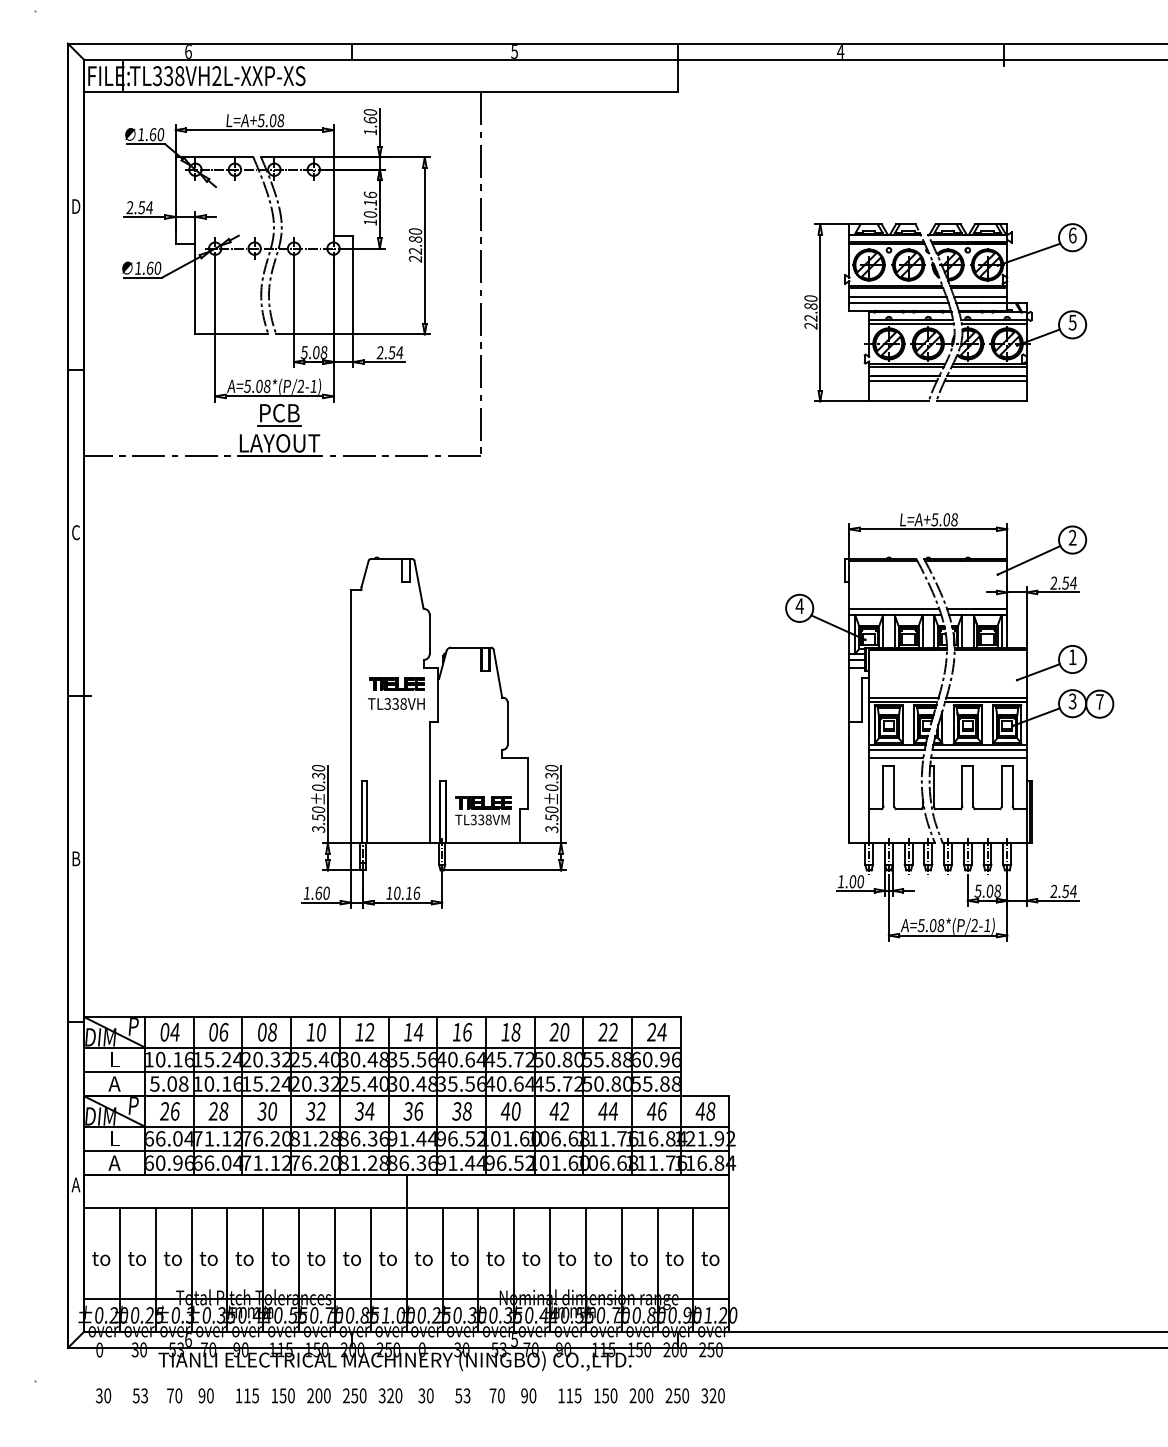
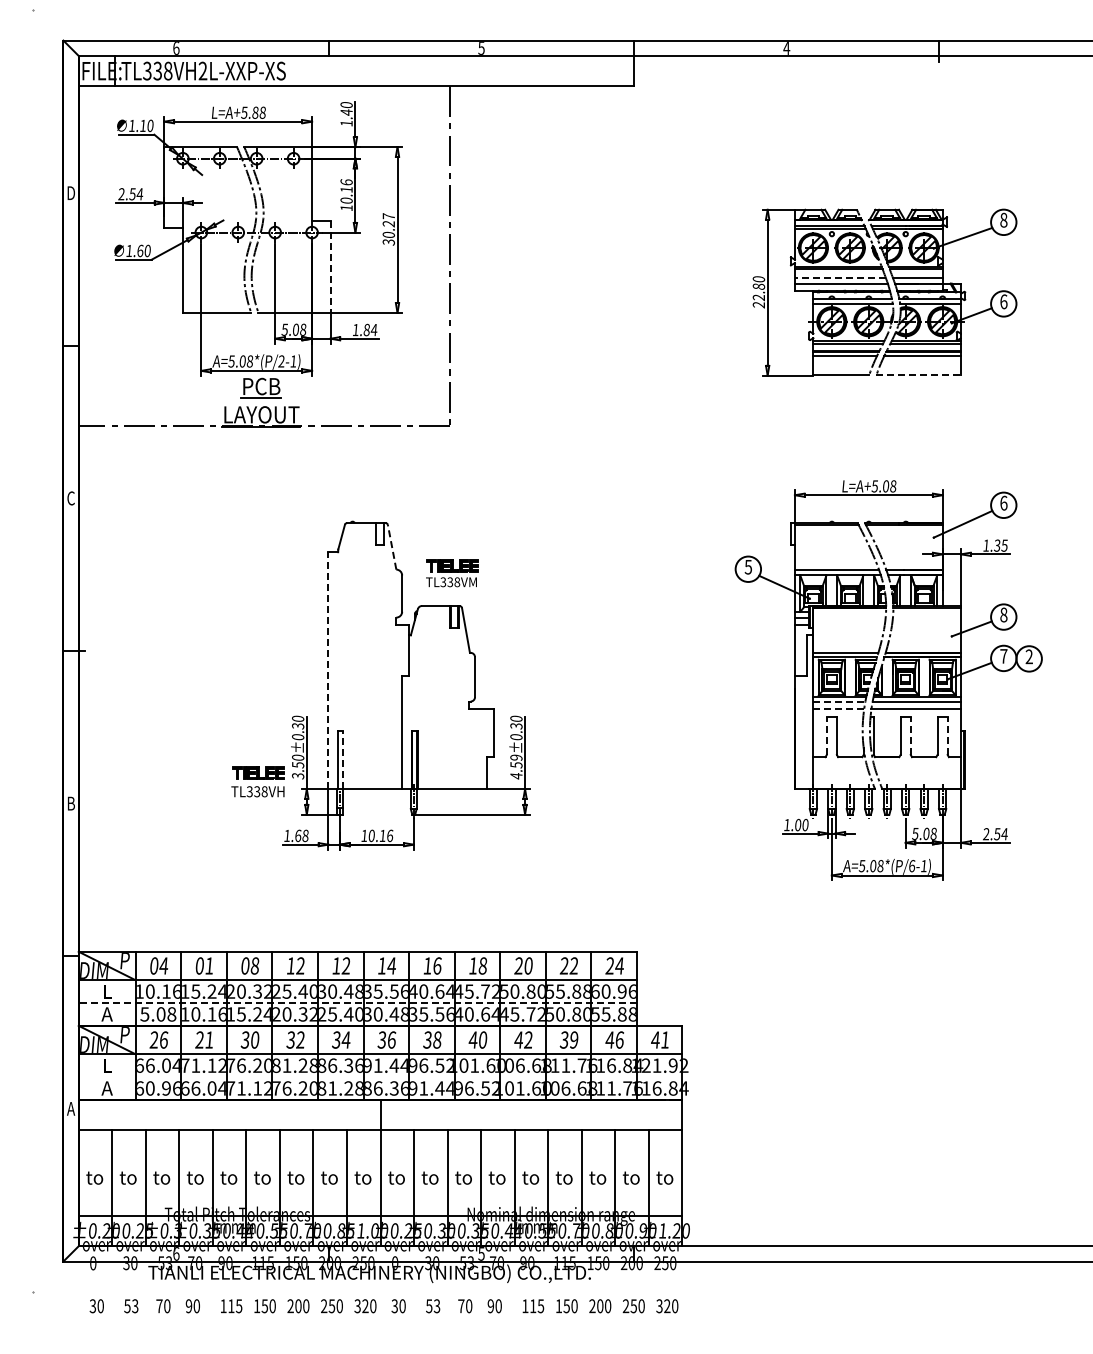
text: (273, 120) -> (255, 112), L=A+5.08 -> L=A+5.88
text: (370, 120) -> (346, 112), 1.60 -> 1.40
text: (153, 134) -> (143, 125), 1.60 -> 1.10
text: (1072, 234) -> (1003, 219), 6 -> 8
text: (415, 245) -> (388, 229), 22.80 -> 30.27
line: (353, 284) -> (330, 266), solid -> dashed
line: (897, 296) -> (839, 277), solid -> dashed
text: (1072, 322) -> (1003, 301), 5 -> 6
text: (385, 352) -> (360, 329), 2.54 -> 1.84
line: (982, 401) -> (919, 375), solid -> dashed
text: (1072, 537) -> (1003, 502), 2 -> 6
text: (1062, 582) -> (994, 545), 2.54 -> 1.35
line: (419, 585) -> (392, 547), solid -> dashed
text: (799, 606) -> (748, 567), 4 -> 5
text: (1072, 656) -> (1003, 614), 1 -> 8
part: (395, 693) -> (257, 781), moved
text: (1072, 700) -> (1003, 655), 3 -> 7
text: (1099, 701) -> (1028, 656), 7 -> 2
line: (351, 716) -> (328, 670), solid -> dashed
line: (897, 749) -> (839, 701), solid -> dashed
line: (897, 758) -> (839, 709), solid -> dashed
line: (883, 787) -> (826, 736), solid -> dashed
line: (972, 787) -> (910, 736), solid -> dashed
line: (1012, 787) -> (947, 736), solid -> dashed
part: (483, 810) -> (452, 573), moved
line: (367, 811) -> (343, 759), solid -> dashed
text: (551, 819) -> (516, 766), 3.50±0.30 -> 4.59±0.30
text: (326, 892) -> (305, 835), 1.60 -> 1.68
text: (974, 925) -> (911, 866), A=5.08*(P/2-1) -> A=5.08*(P/6-1)
text: (223, 1031) -> (209, 965), 06 -> 01
text: (321, 1031) -> (300, 965), 10 -> 12
line: (382, 1072) -> (357, 1003), solid -> dashed
text: (223, 1110) -> (209, 1039), 28 -> 21
text: (607, 1110) -> (568, 1039), 44 -> 39
text: (711, 1110) -> (665, 1039), 48 -> 41
line: (406, 1151) -> (380, 1077), removed

